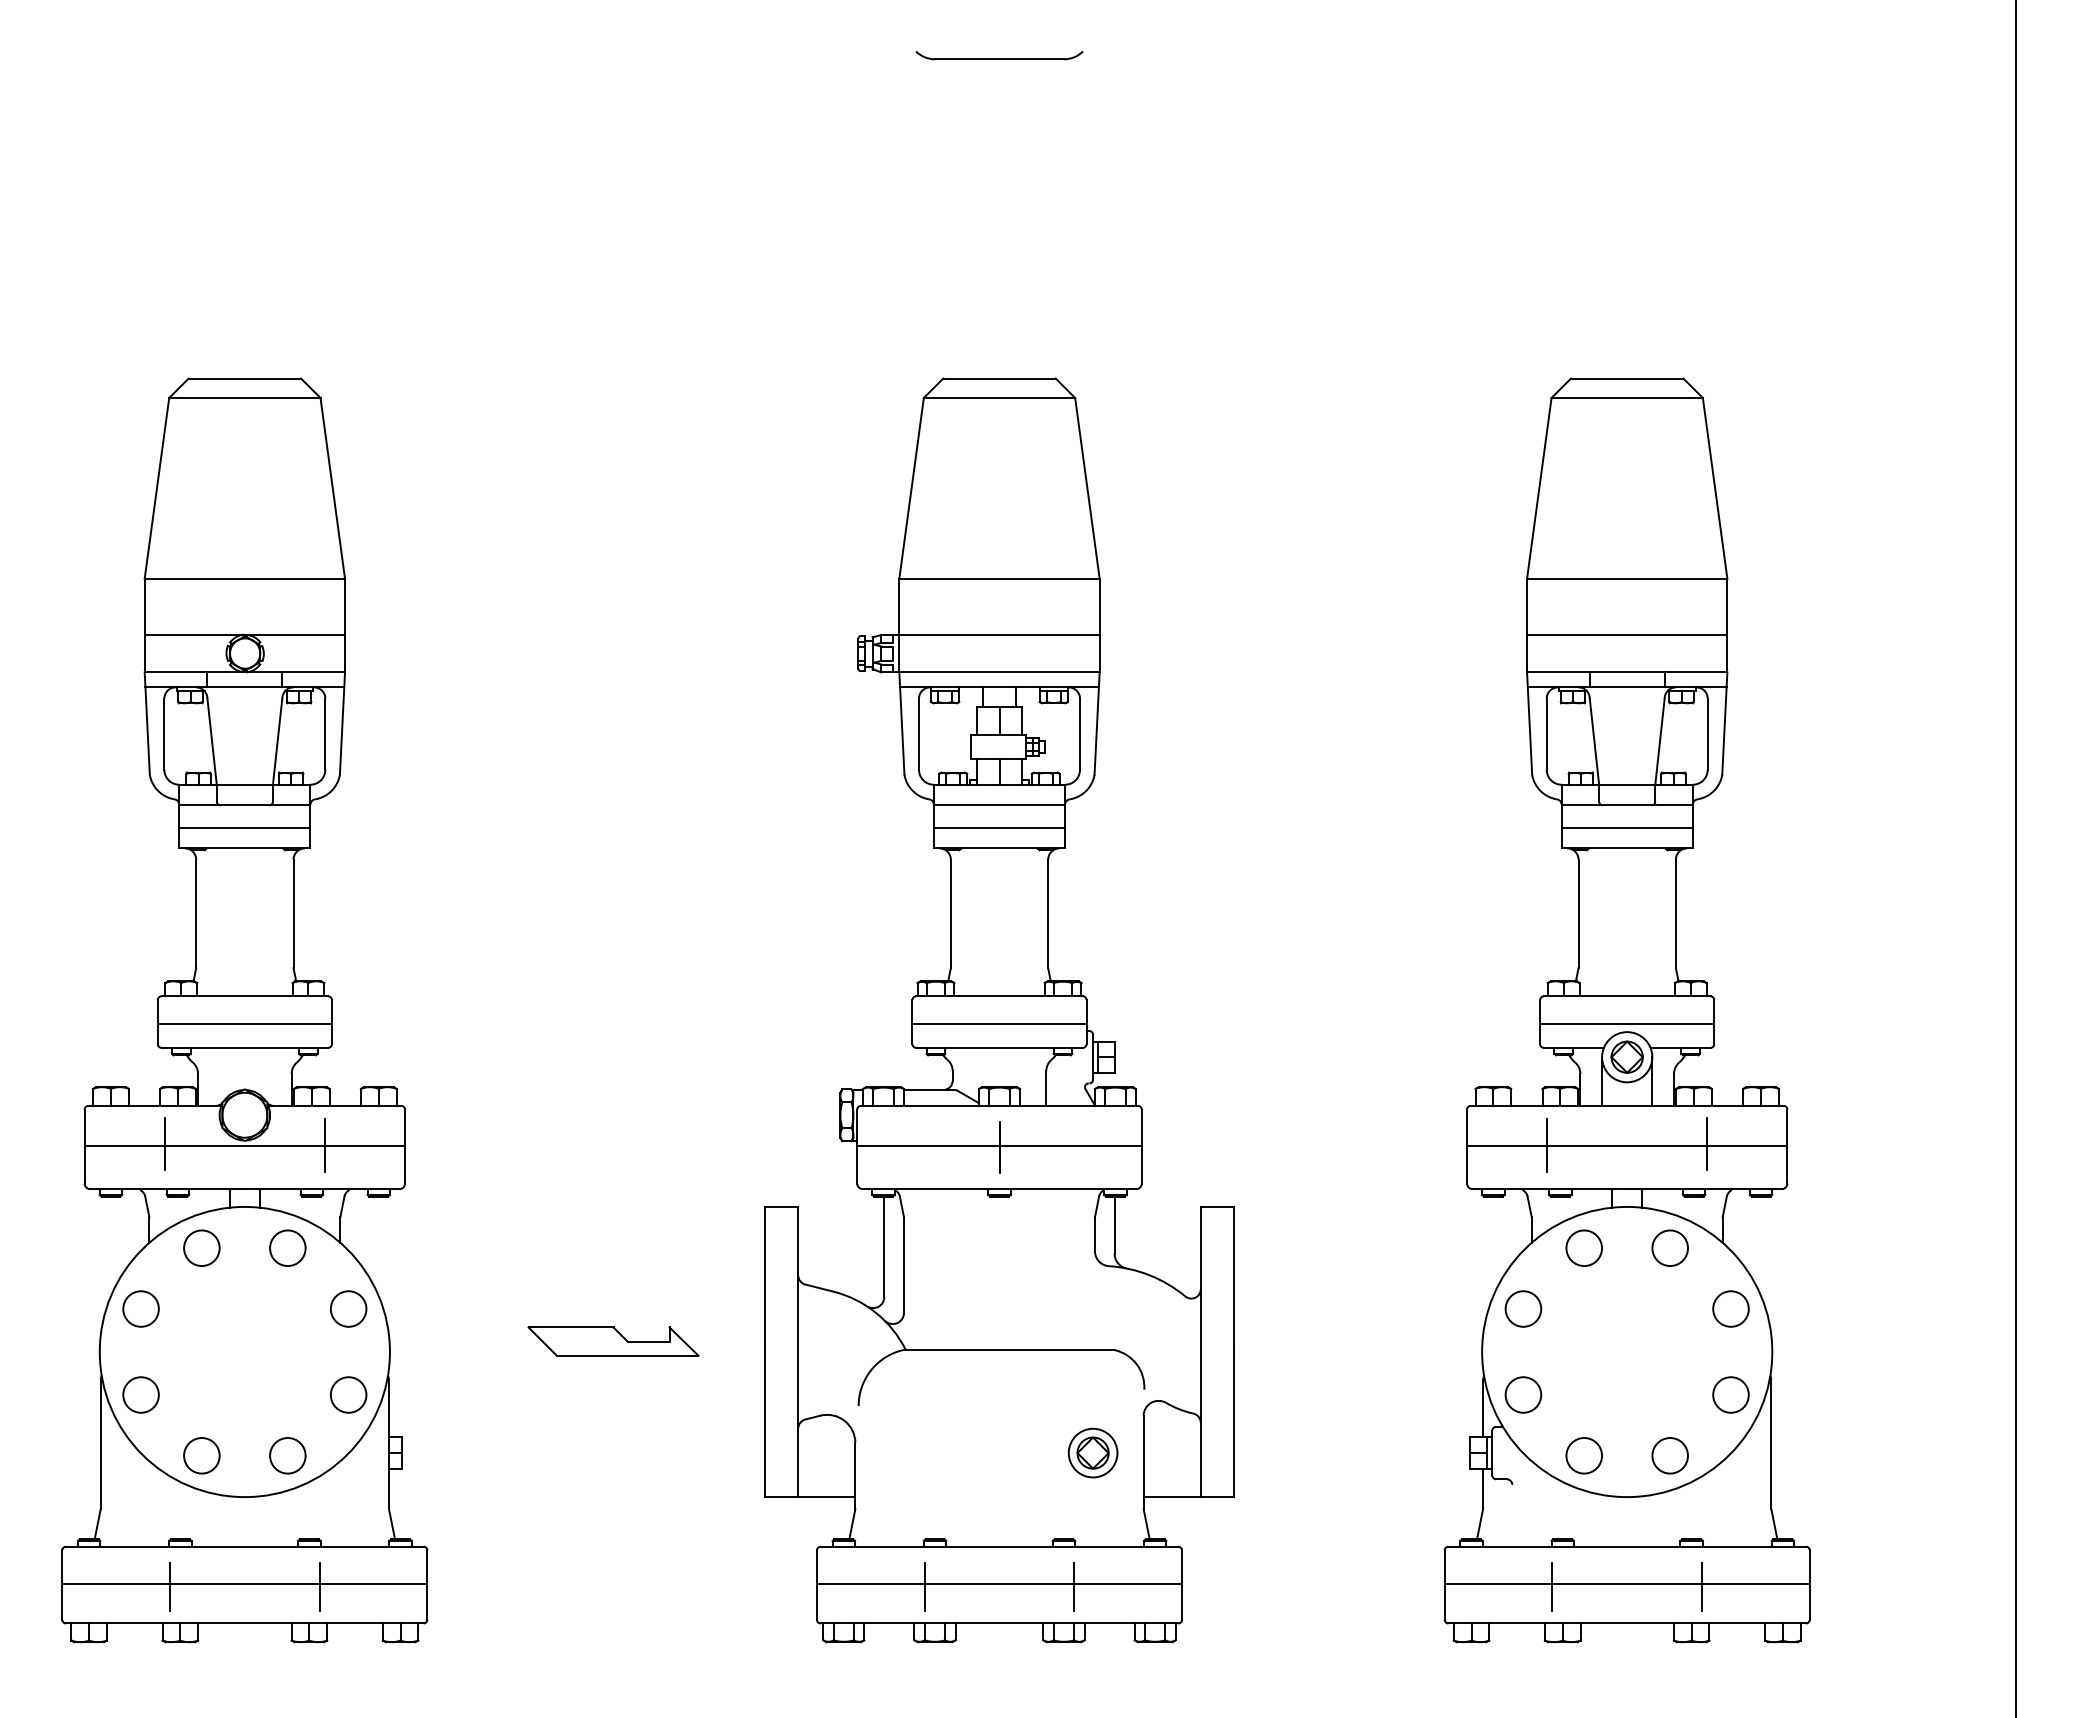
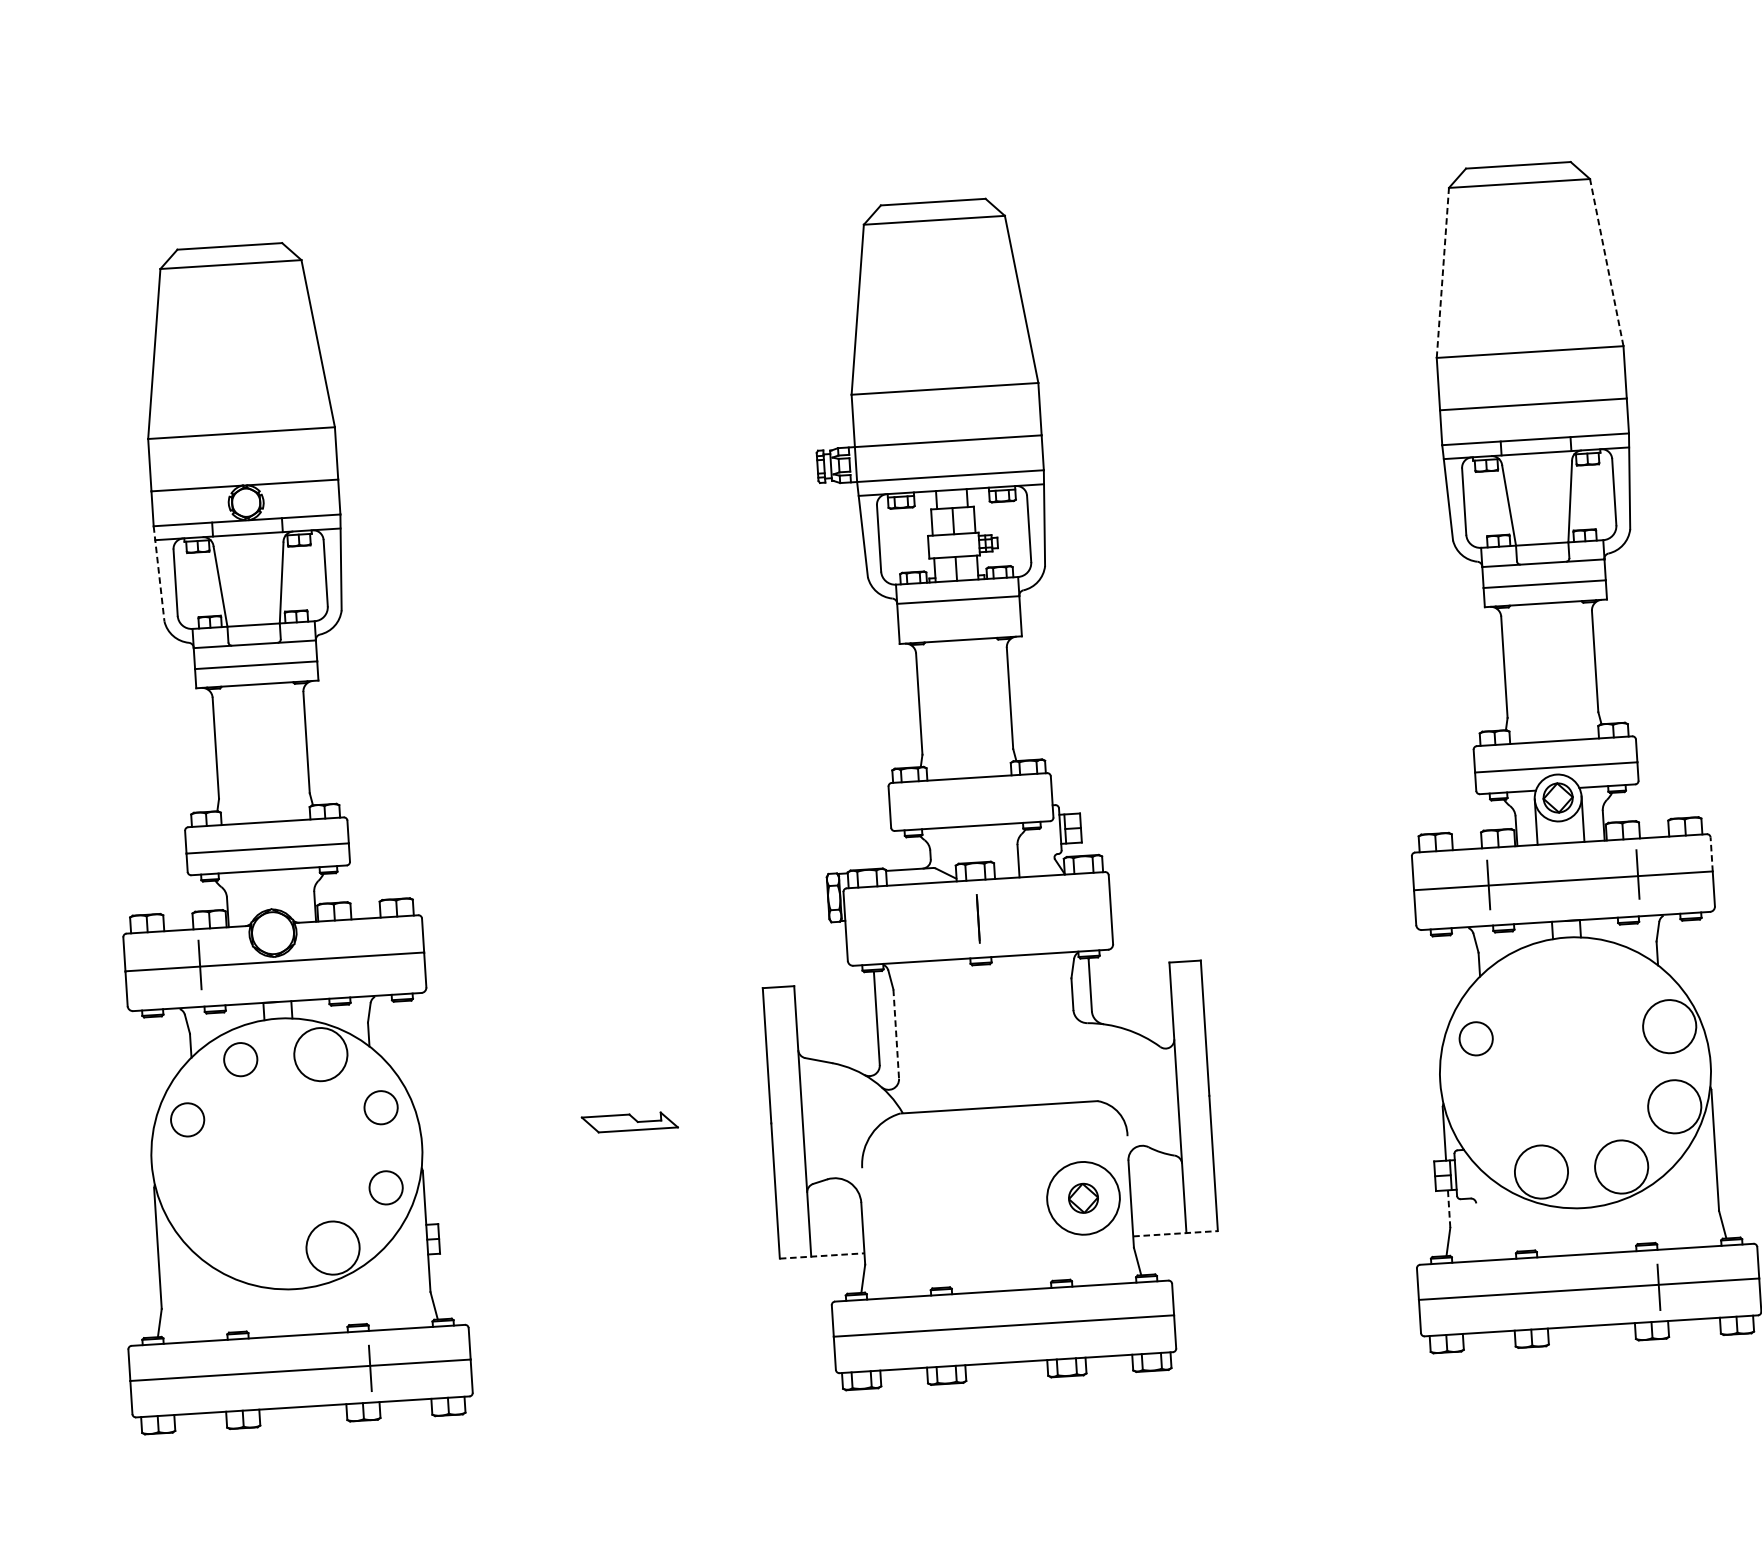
line: (1539, 487) -> (1443, 272), solid -> dashed
line: (1715, 487) -> (1607, 261), solid -> dashed
line: (147, 724) -> (159, 574), solid -> dashed
line: (999, 827) -> (959, 620), removed
line: (999, 1024) -> (971, 804), removed
line: (1787, 1127) -> (1711, 854), solid -> dashed
line: (324, 1145) -> (349, 956), removed
line: (999, 1146) -> (978, 918), removed
circle: (1583, 1247) -> (1528, 977), removed
circle: (1669, 1247) -> (1608, 972), removed
circle: (287, 1248) -> (320, 1054), size x1.6
line: (904, 1265) -> (896, 1034), solid -> dashed
circle: (1730, 1308) -> (1669, 1026), size x1.6
part: (613, 1341) -> (629, 1122), size x0.6
circle: (140, 1394) -> (192, 1199), removed
circle: (1523, 1394) -> (1481, 1118), removed
circle: (1730, 1394) -> (1674, 1106), size x1.6
circle: (1092, 1452) -> (1082, 1197), size x1.6
circle: (201, 1455) -> (252, 1252), removed
circle: (287, 1455) -> (332, 1247), size x1.6
circle: (1584, 1455) -> (1541, 1171), size x1.6
circle: (1669, 1455) -> (1620, 1166), size x1.6
line: (1483, 1488) -> (1449, 1208), solid -> dashed
line: (810, 1497) -> (822, 1256), solid -> dashed
line: (1189, 1497) -> (1175, 1234), solid -> dashed
line: (170, 1586) -> (231, 1376), removed
line: (924, 1586) -> (934, 1332), removed
line: (1074, 1586) -> (1074, 1323), removed
line: (1552, 1586) -> (1519, 1295), removed

